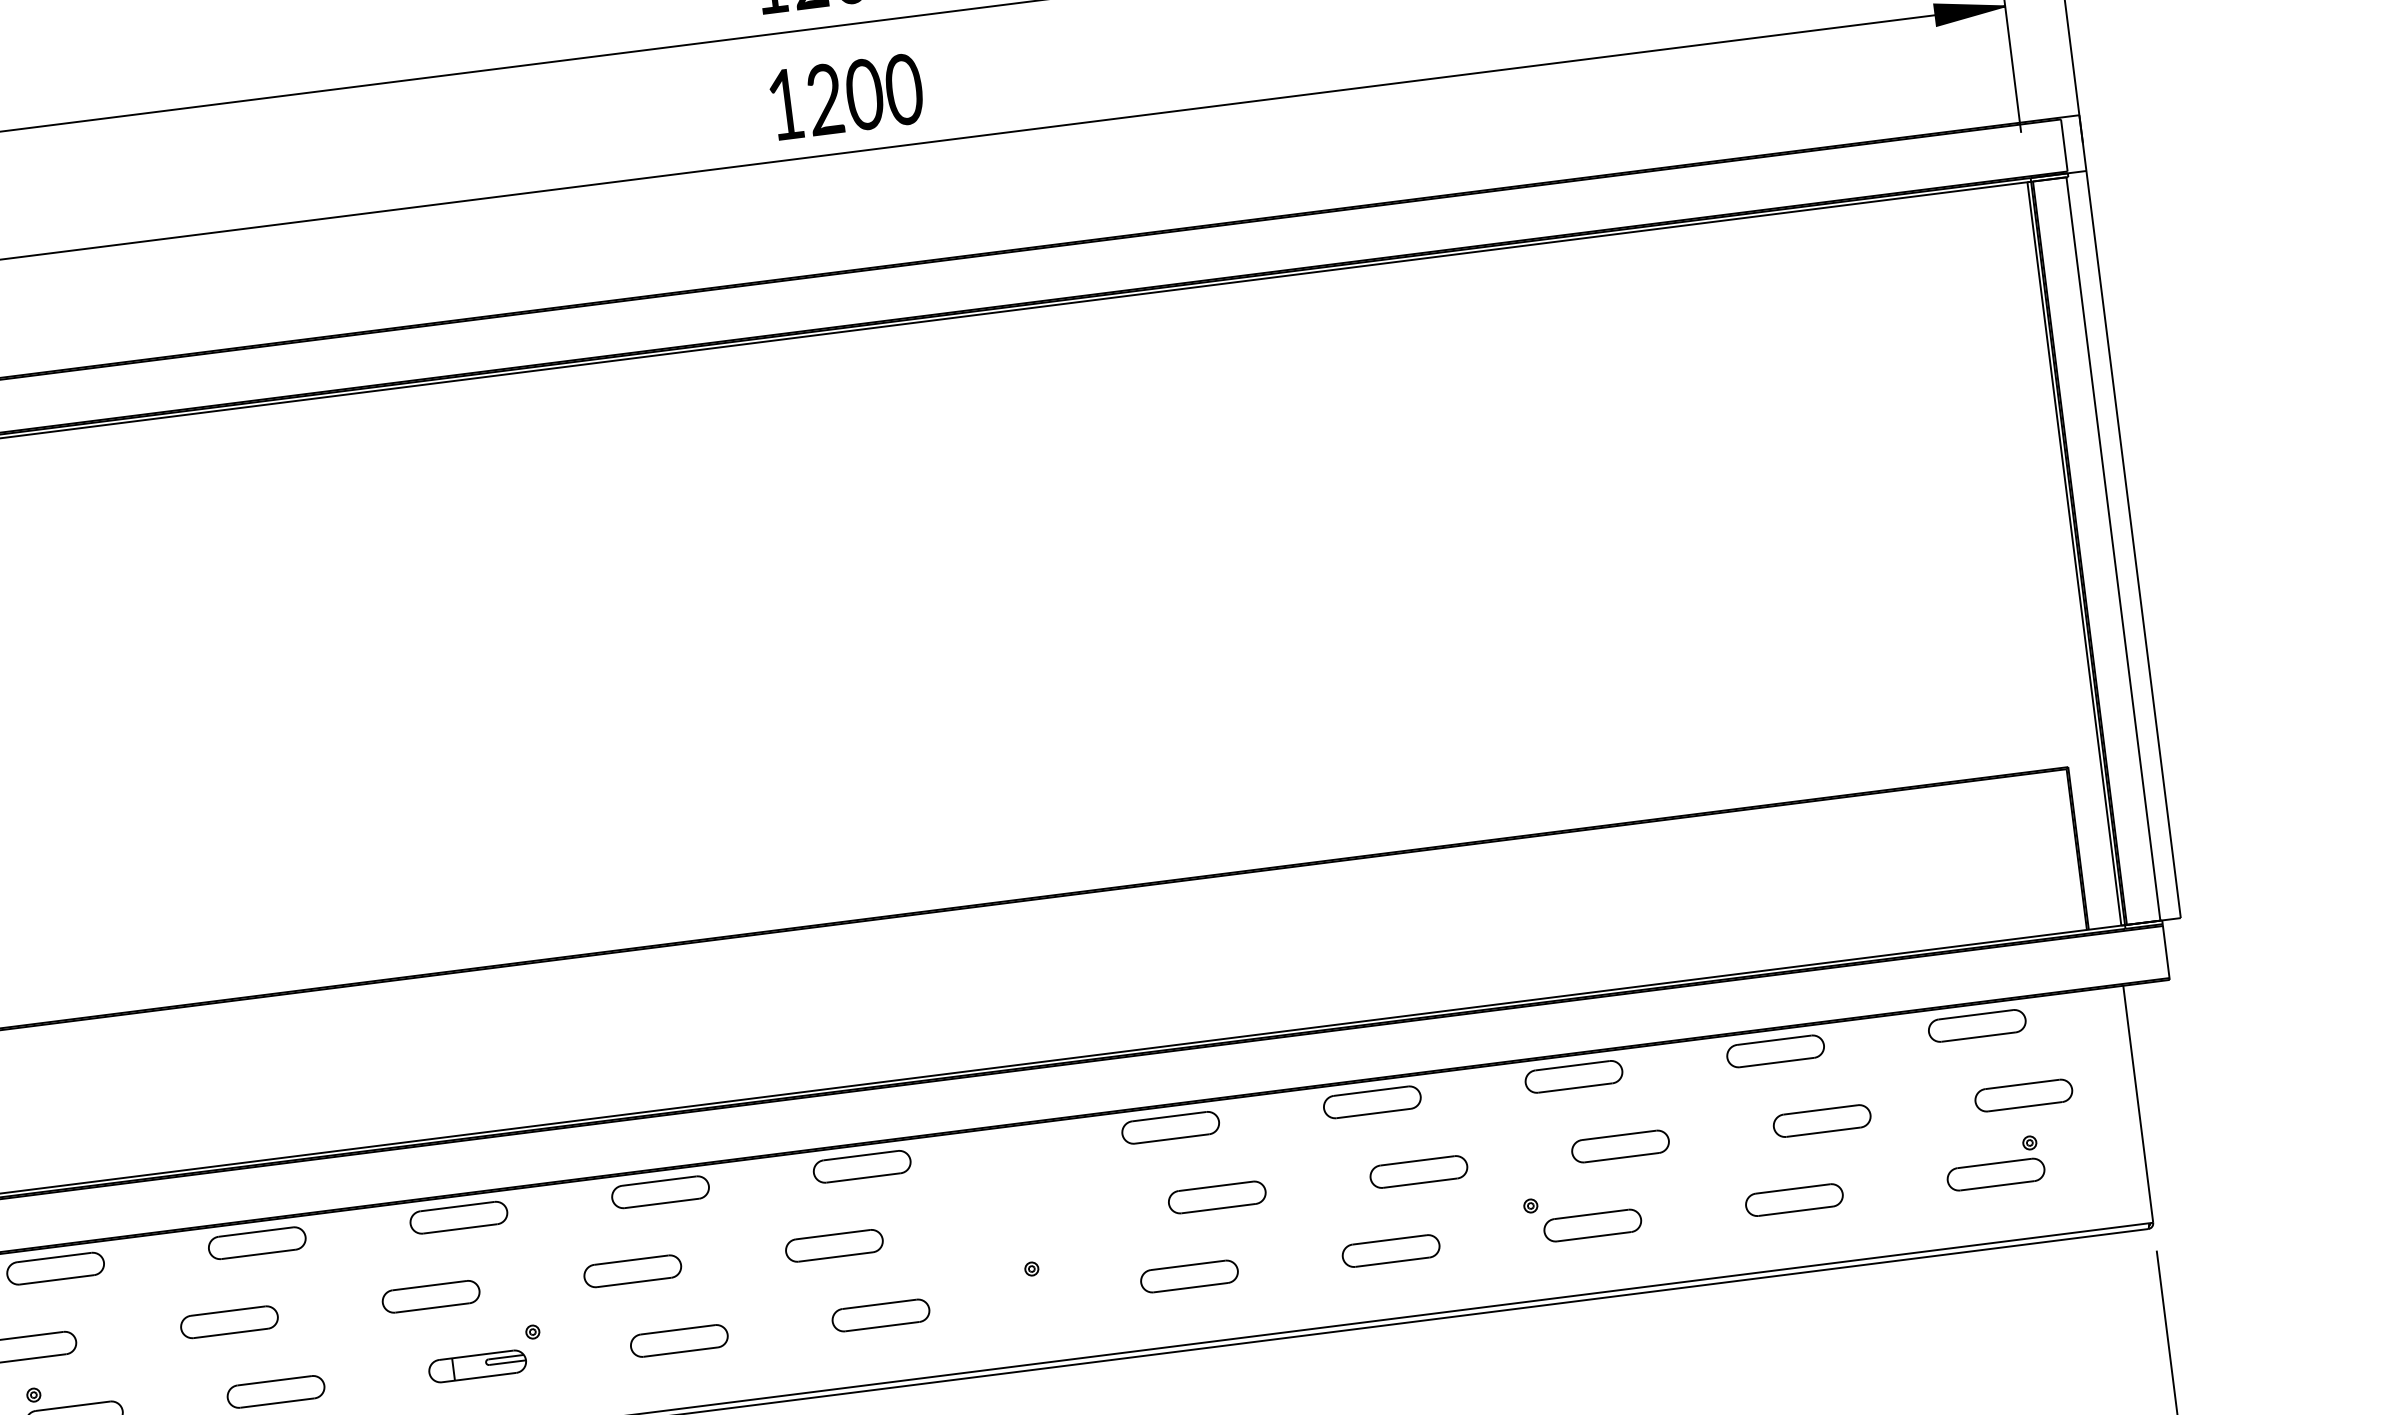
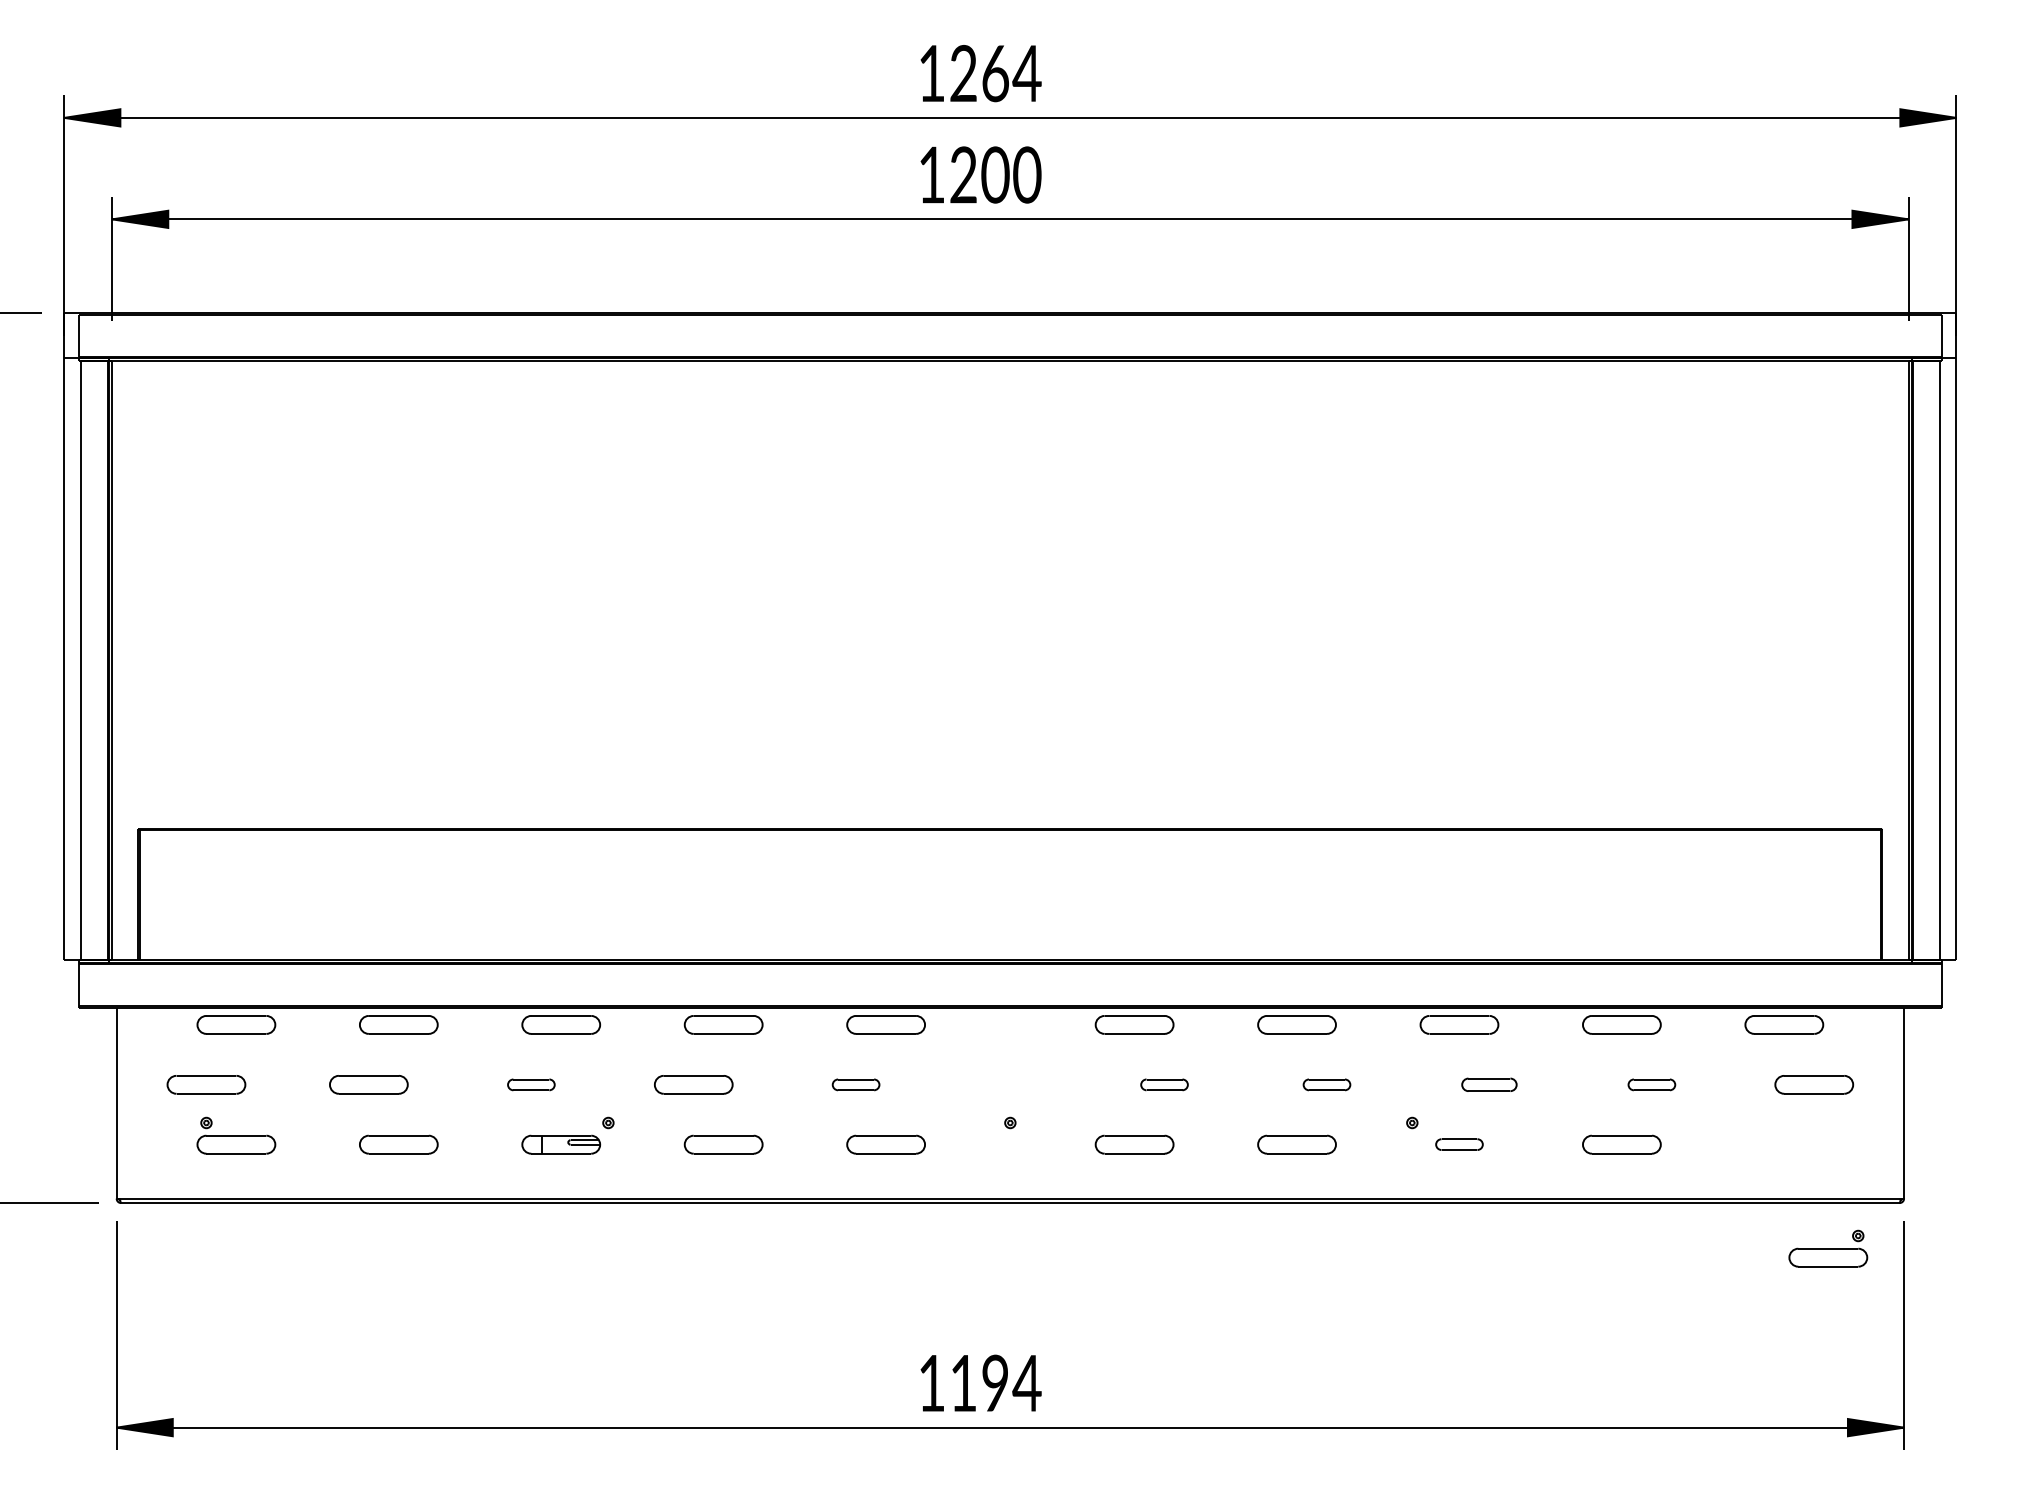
part: (1821, 1120) -> (1651, 1084), size x0.6
part: (1620, 1146) -> (1489, 1084), size x0.7
part: (1994, 1163) -> (1828, 1248), moved
part: (1418, 1171) -> (1326, 1084), size x0.6
part: (1217, 1197) -> (1164, 1084), size x0.6
part: (1592, 1225) -> (1459, 1144), size x0.6
part: (833, 1245) -> (855, 1084), size x0.6
part: (431, 1296) -> (531, 1084), size x0.6

